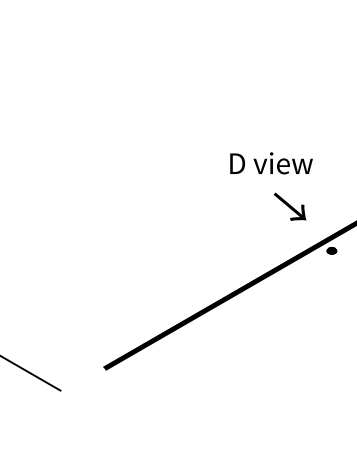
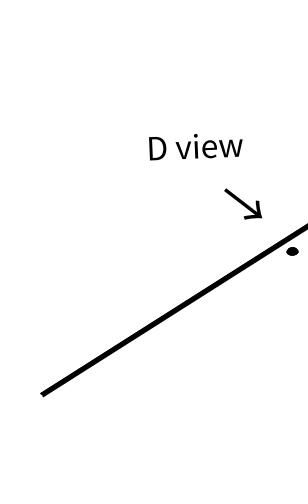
text: (271, 163) -> (196, 146), moved

